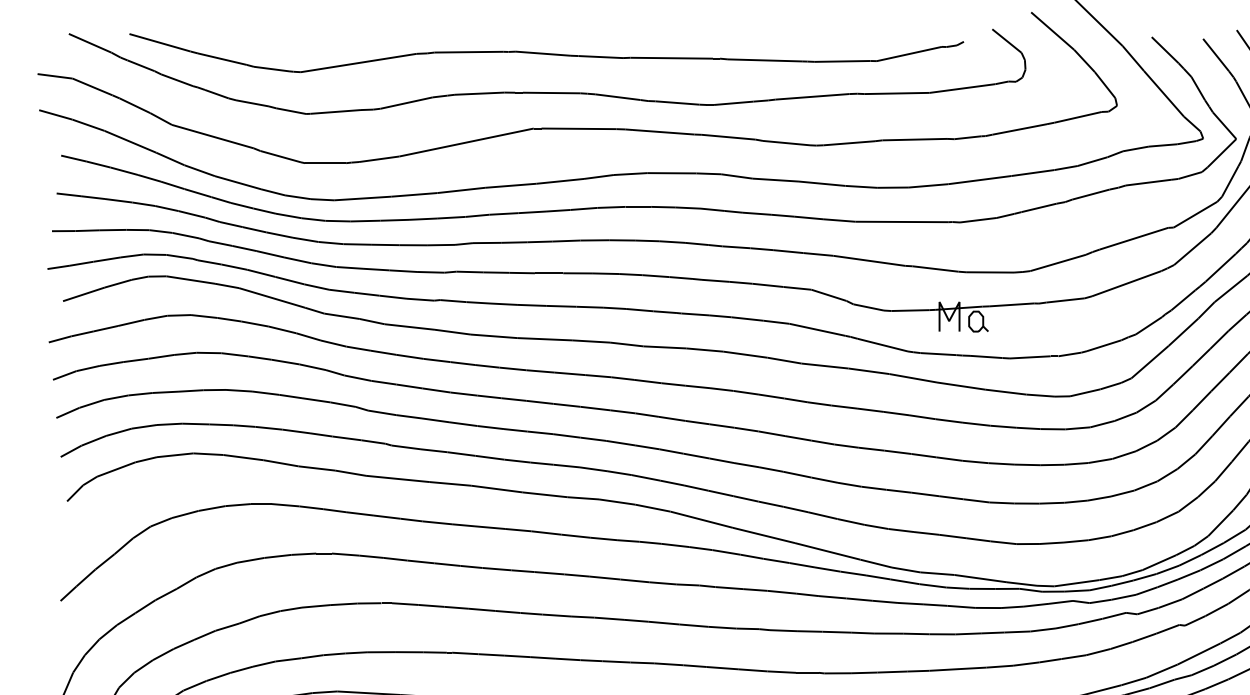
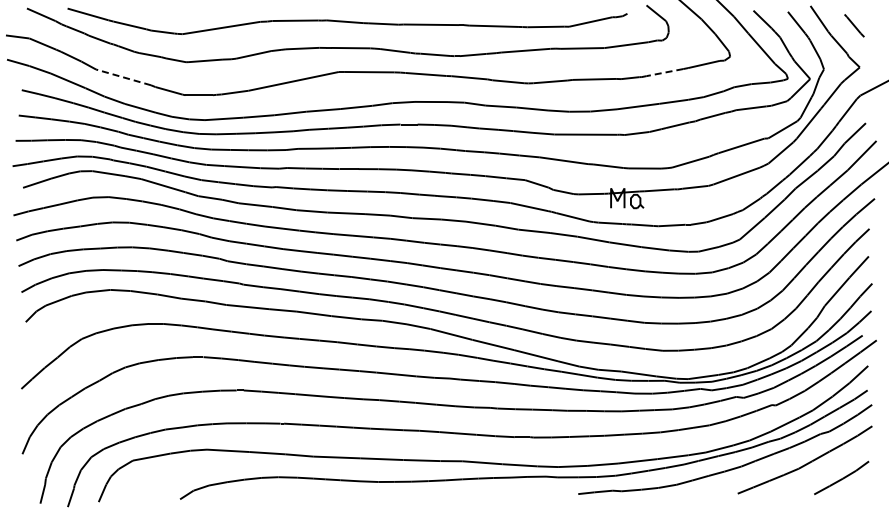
line: (1019, 129) -> (664, 72), solid -> dashed
line: (212, 136) -> (123, 77), solid -> dashed

